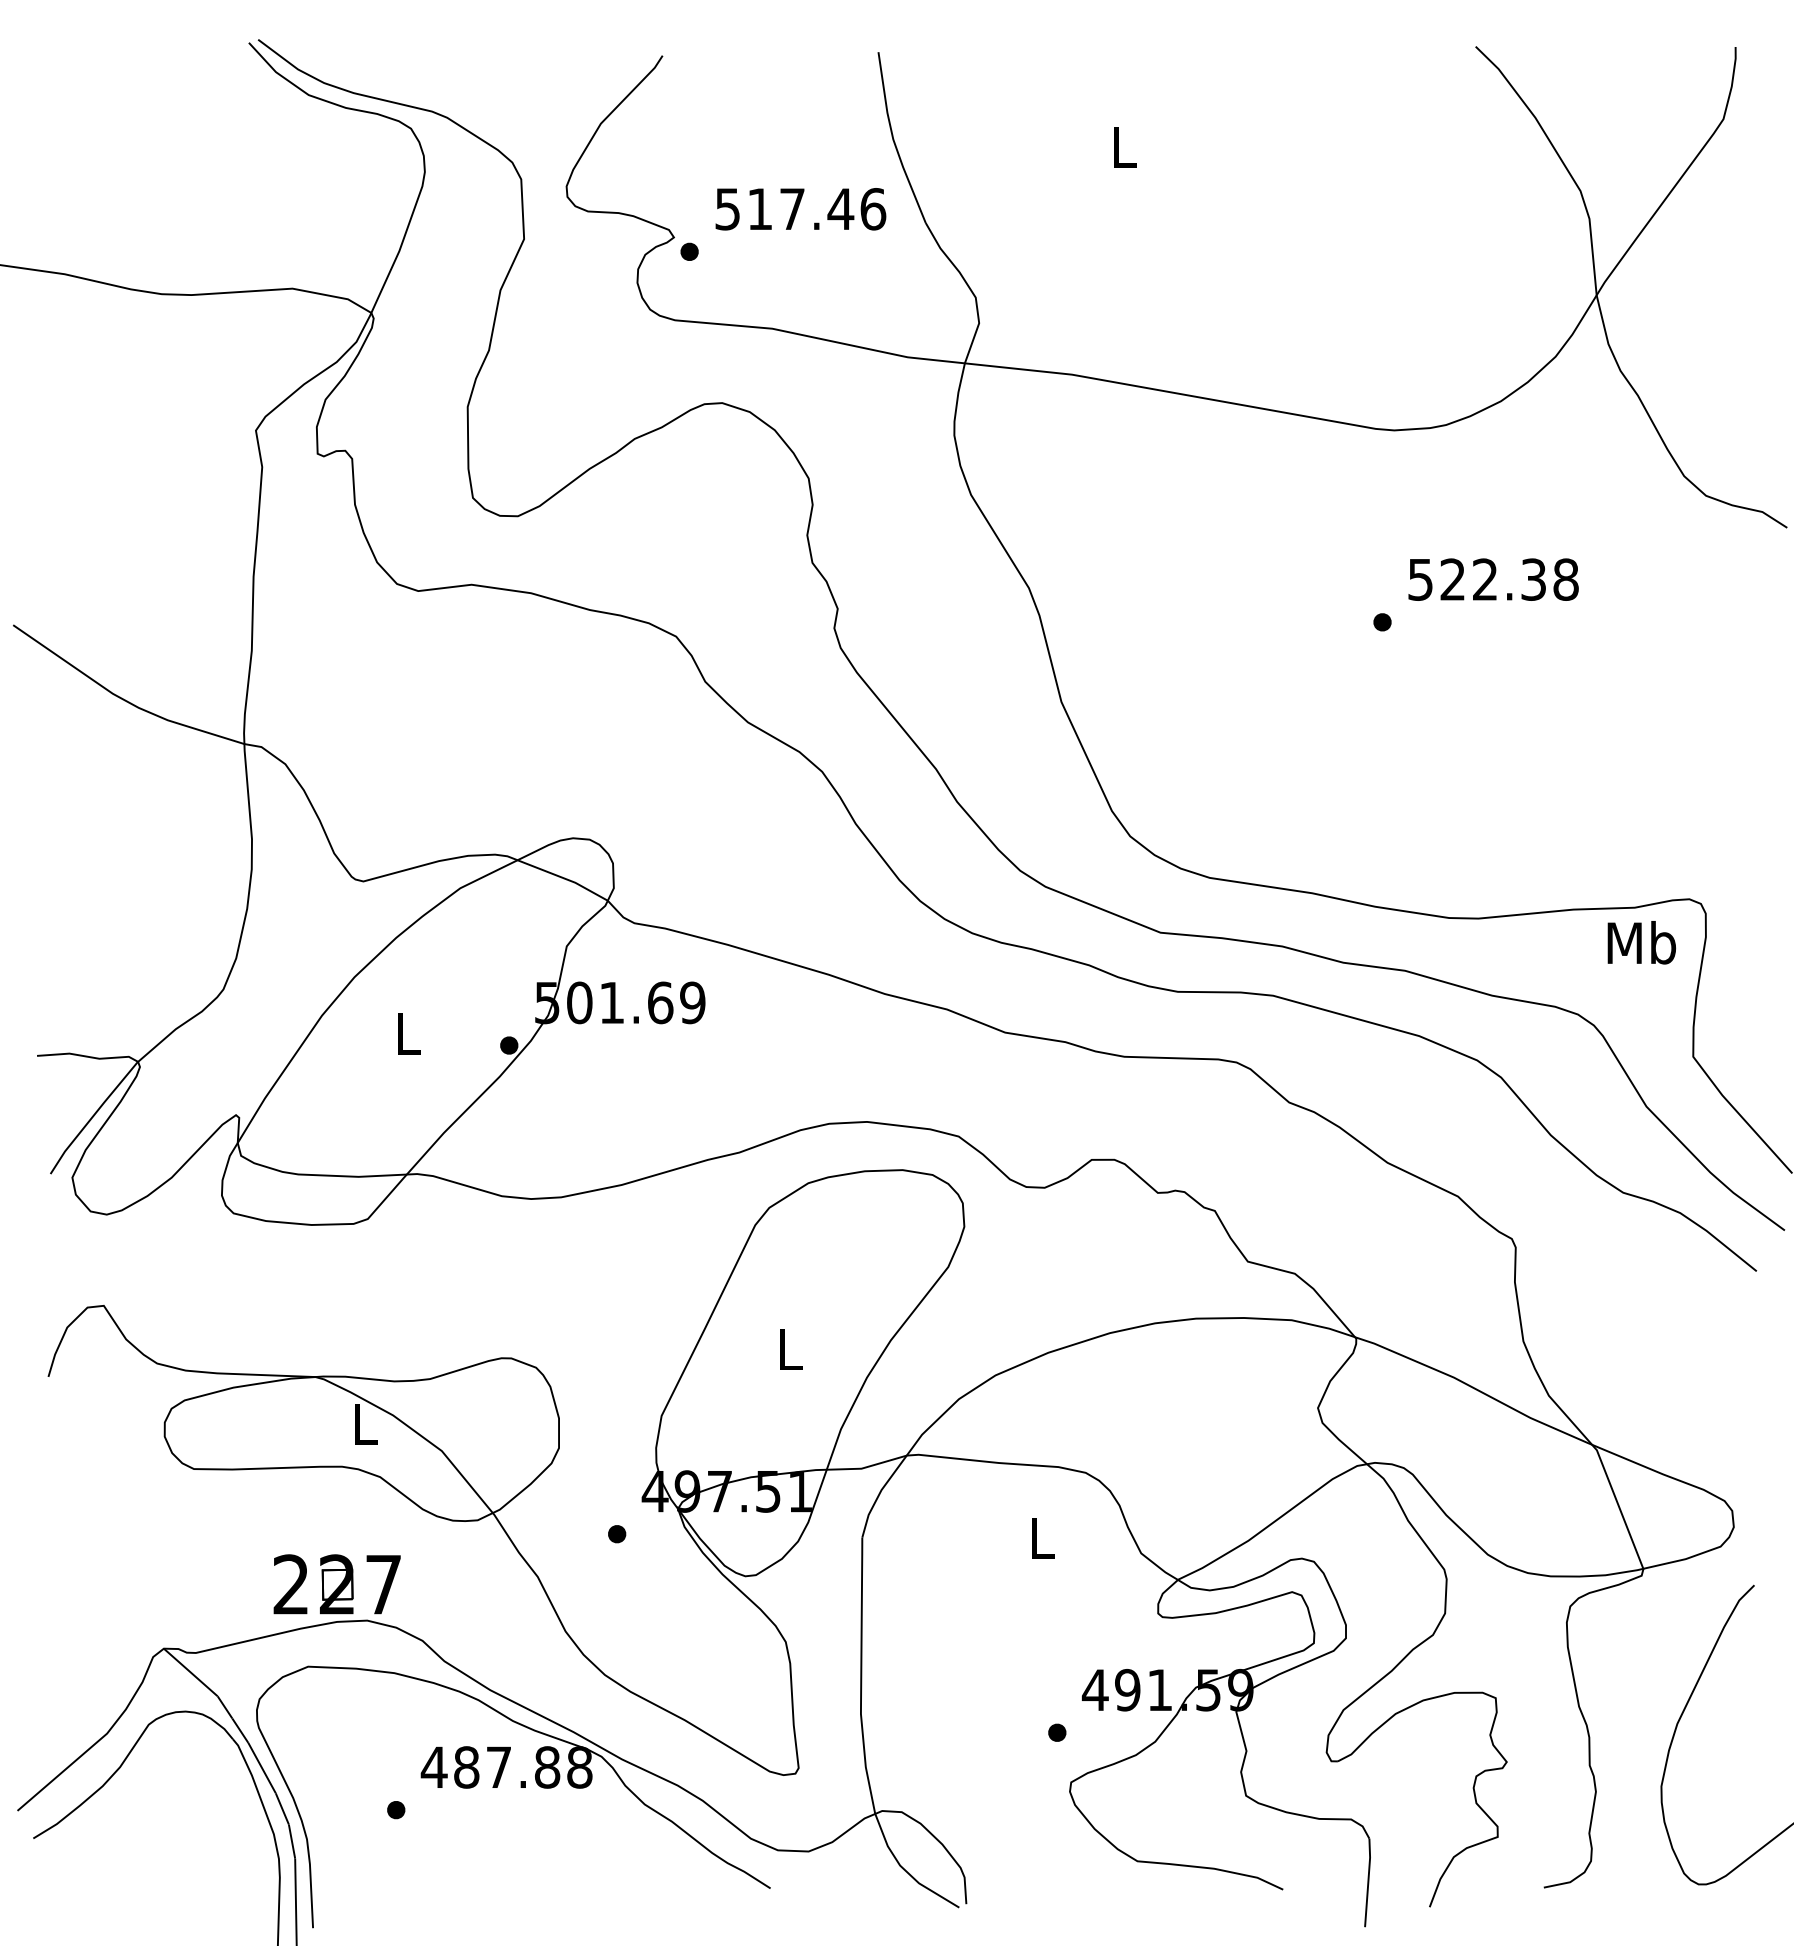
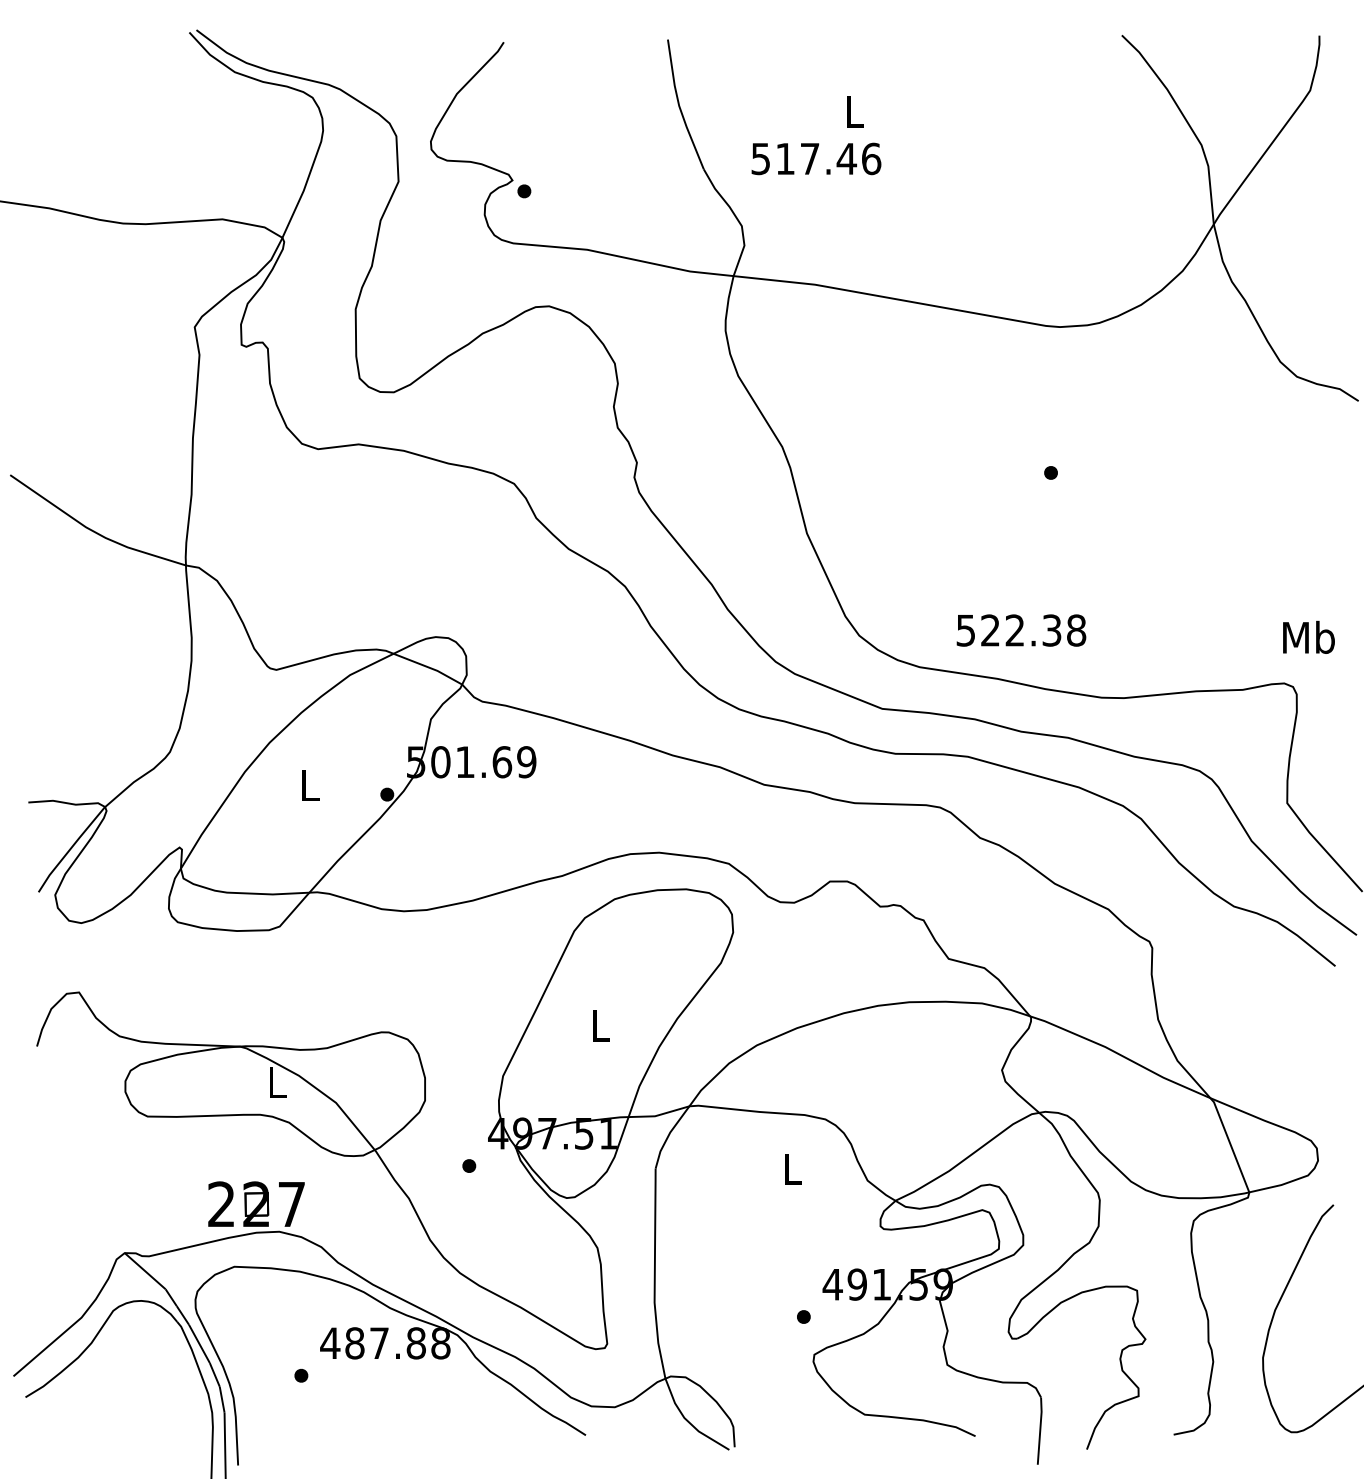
text: (800, 209) -> (816, 159), moved
text: (1493, 579) -> (1021, 630), moved
text: (1641, 942) -> (1308, 637), moved

